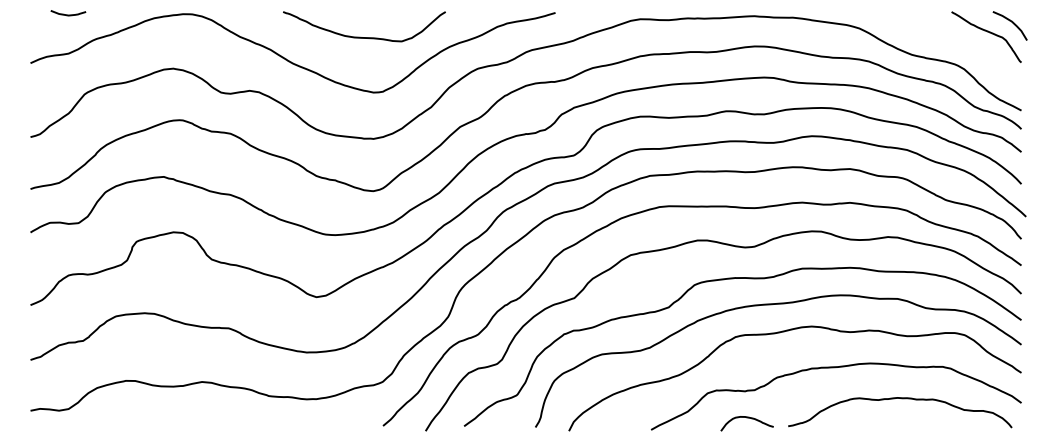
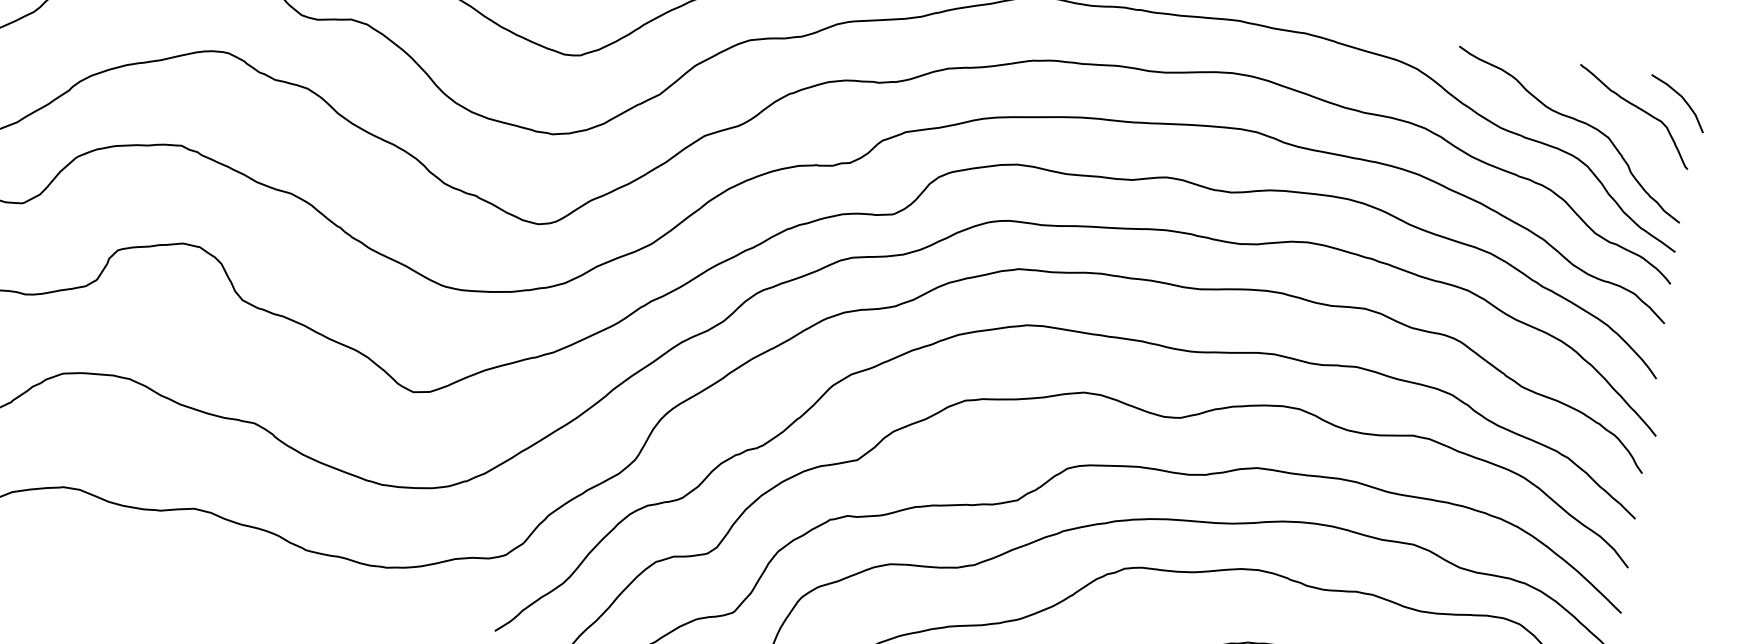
curve: (951, 44) -> (1571, 120), added

